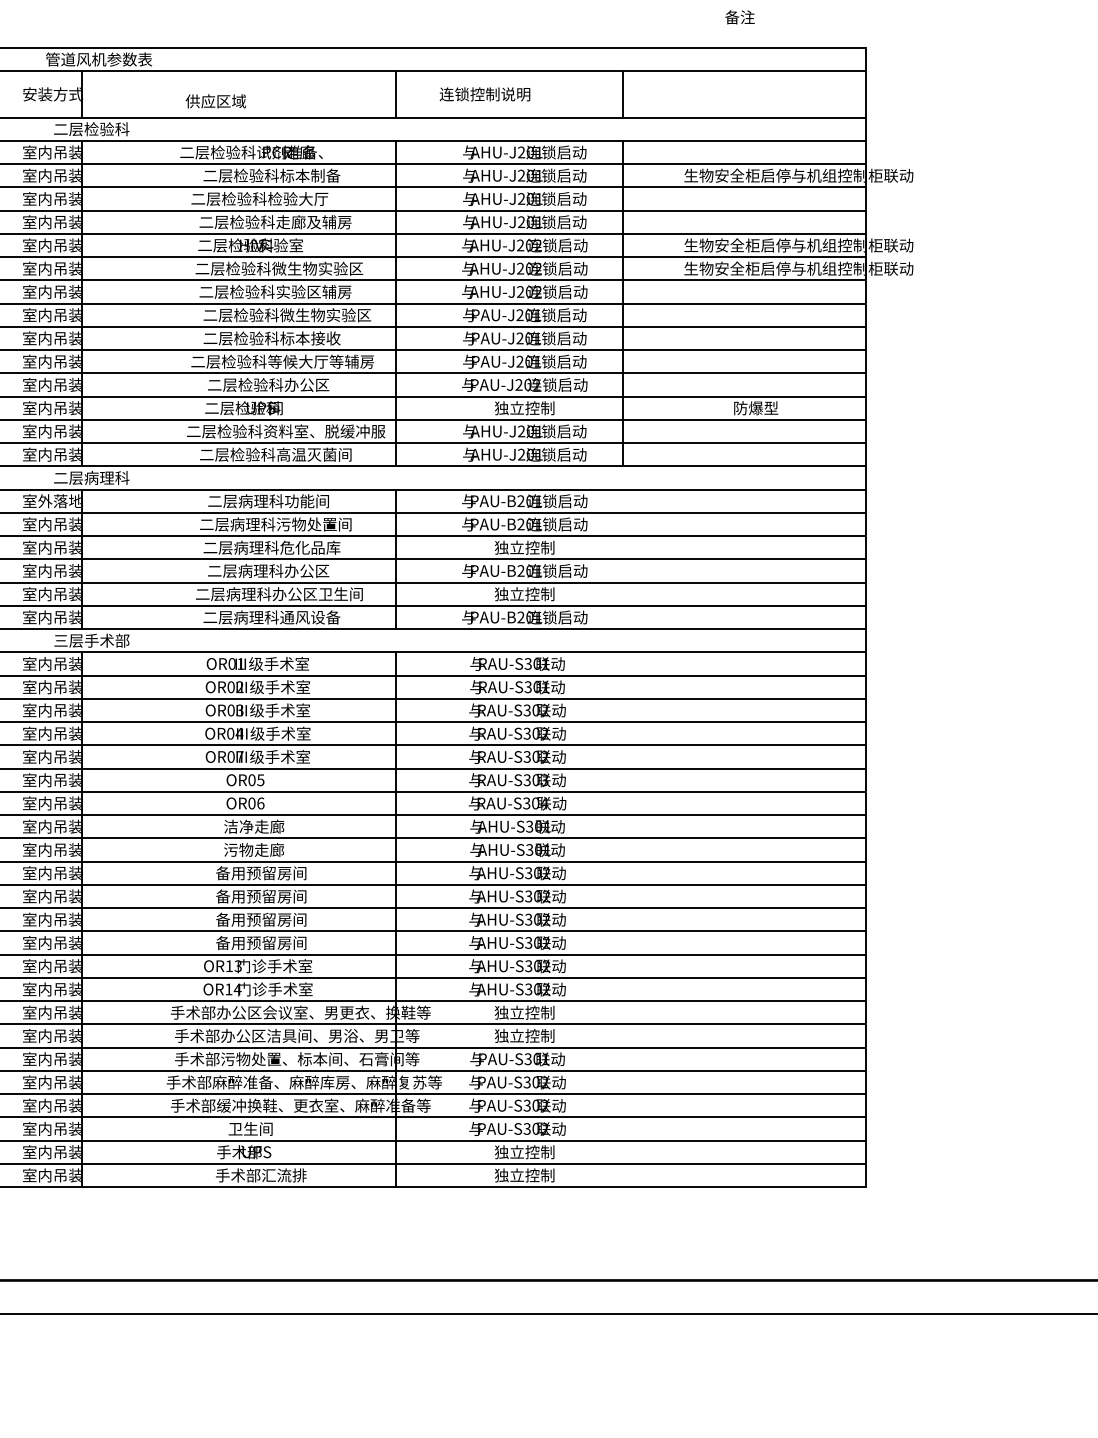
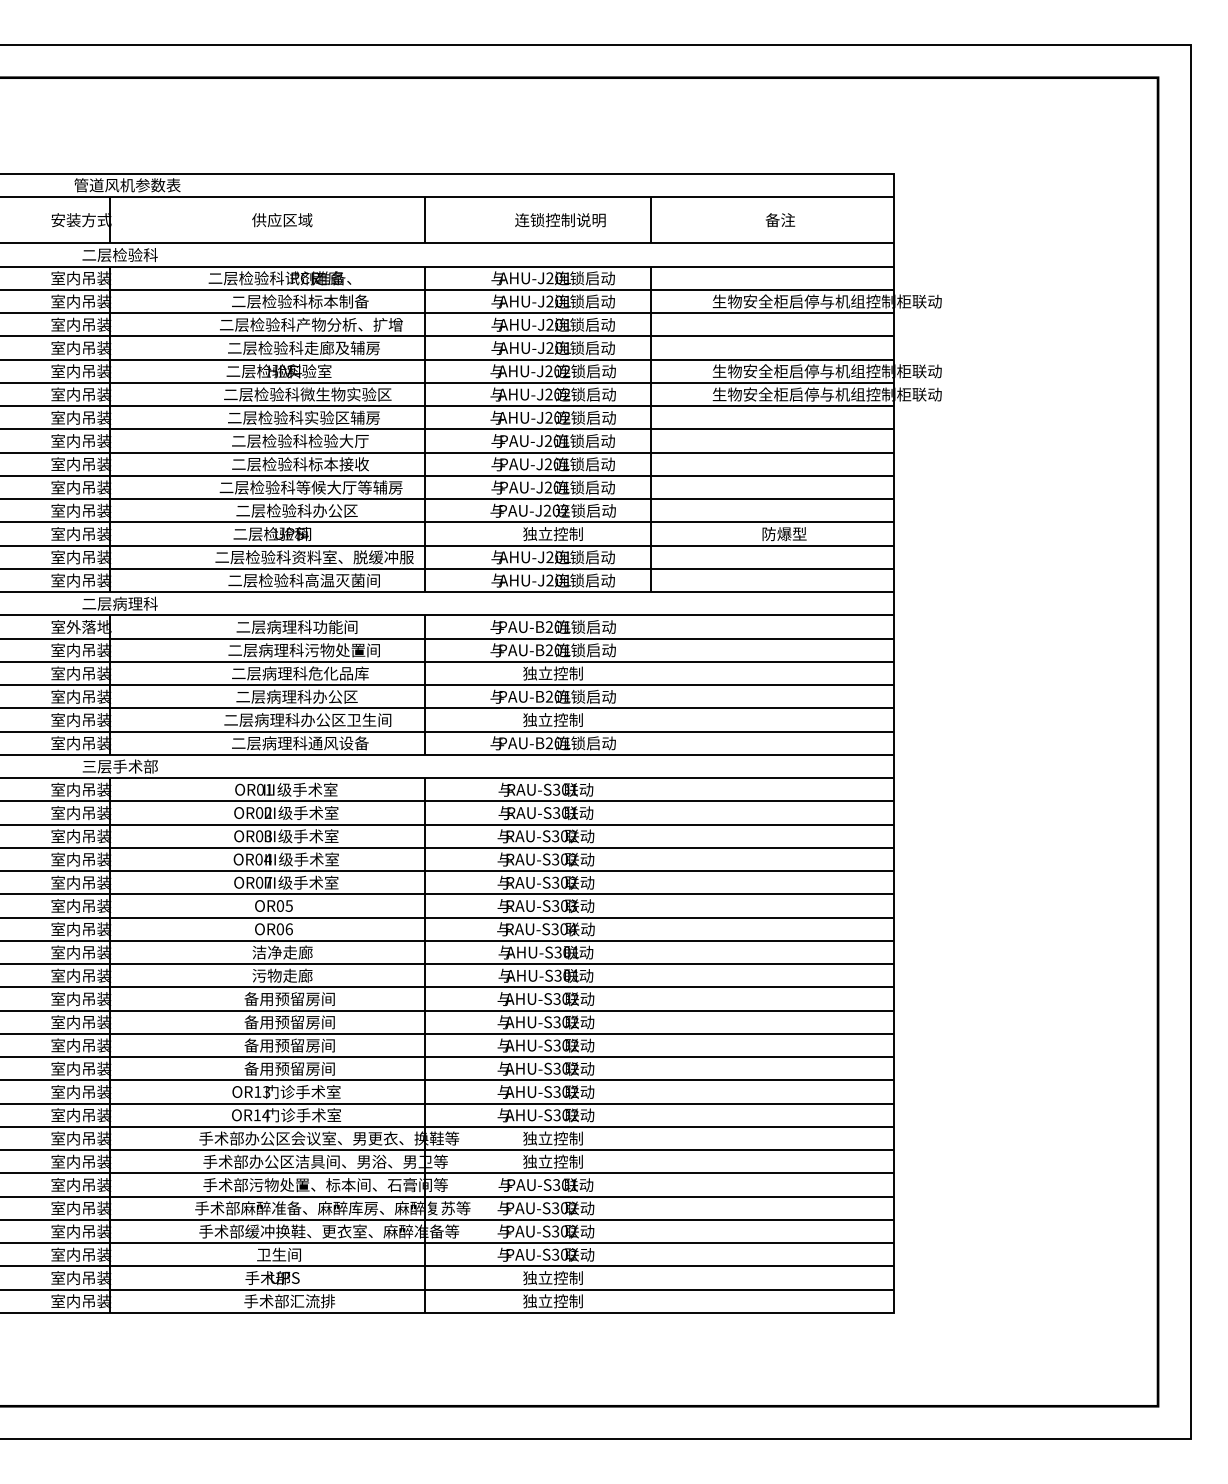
text: (740, 17) -> (780, 220), moved
text: (485, 94) -> (560, 220), moved
text: (216, 101) -> (282, 220), moved
text: (321, 198) -> (349, 324), 二层检验科检验大厅 -> 二层检验科产物分析、扩增
text: (325, 315) -> (353, 441), 二层检验科微生物实验区 -> 二层检验科检验大厅

